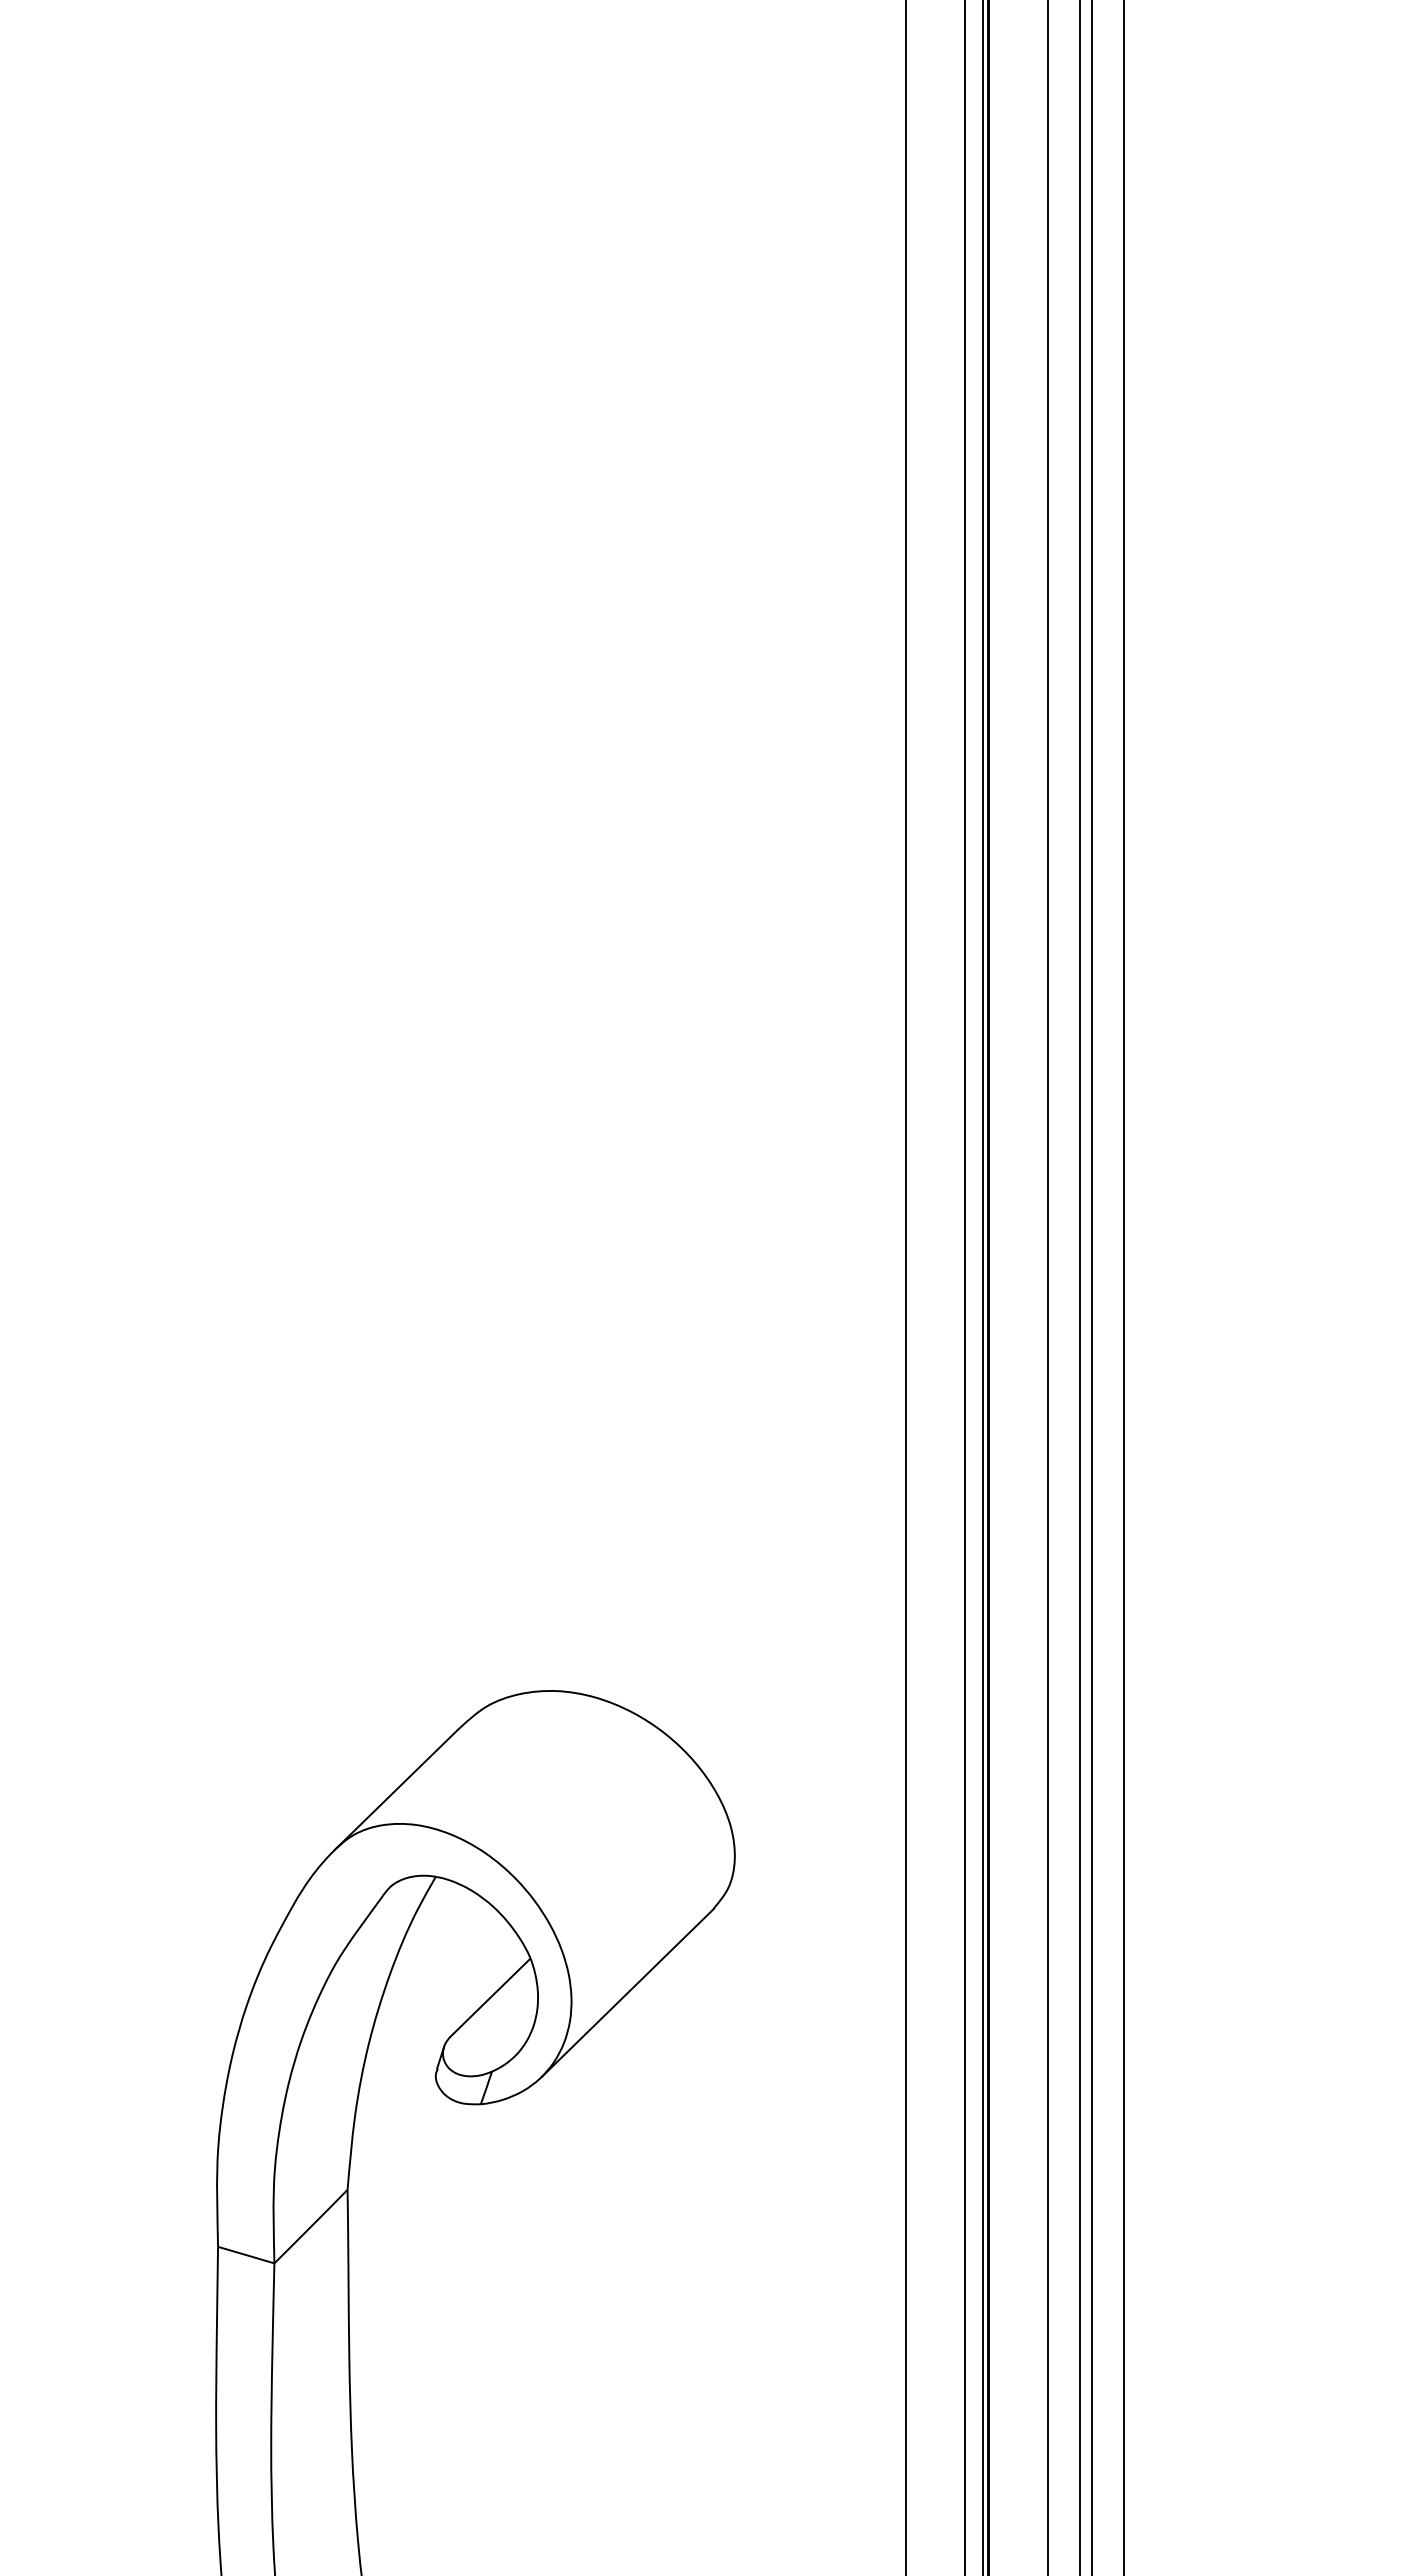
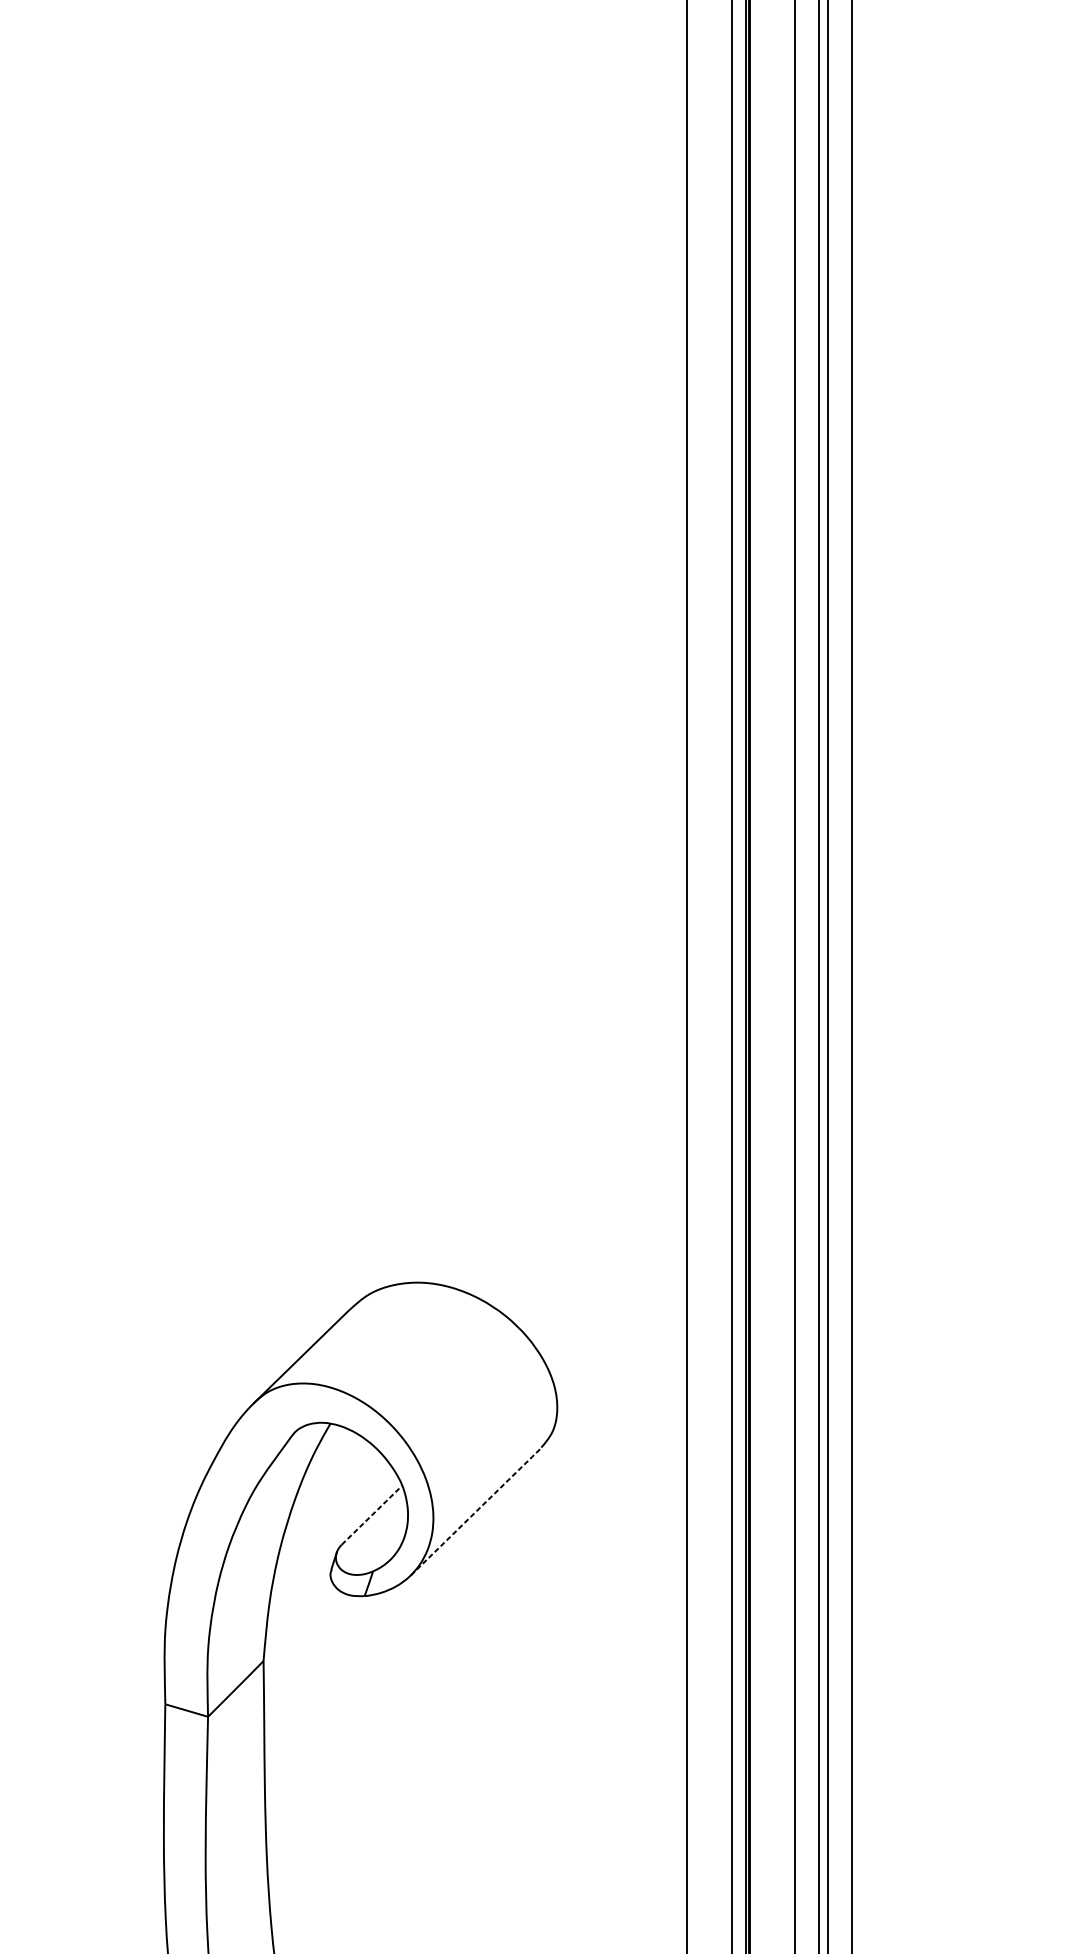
line: (628, 1992) -> (476, 1511), solid -> dashed
line: (490, 1997) -> (371, 1515), solid -> dashed

